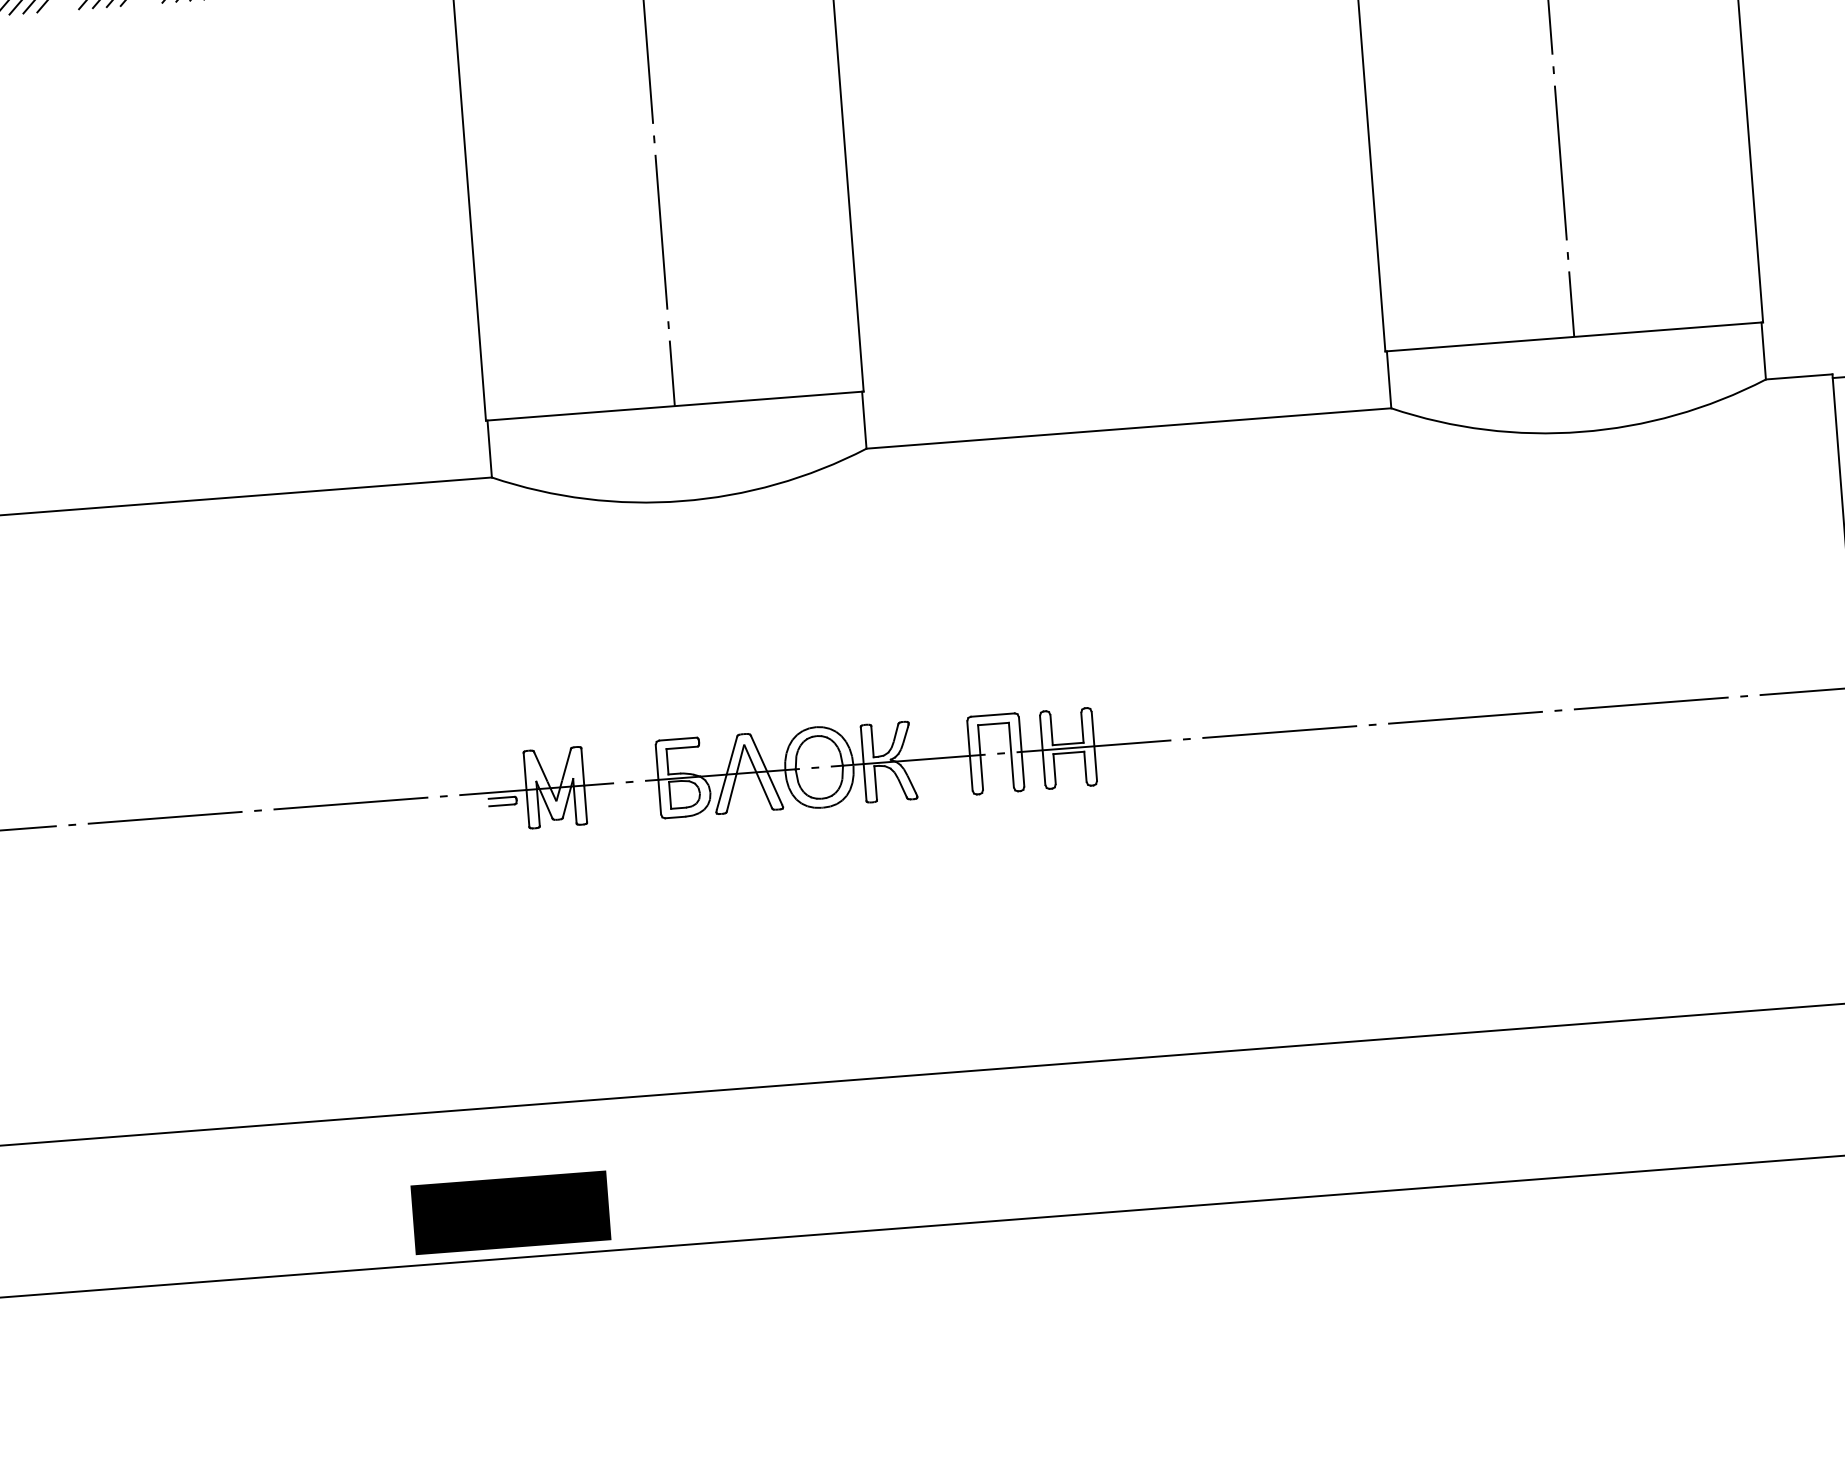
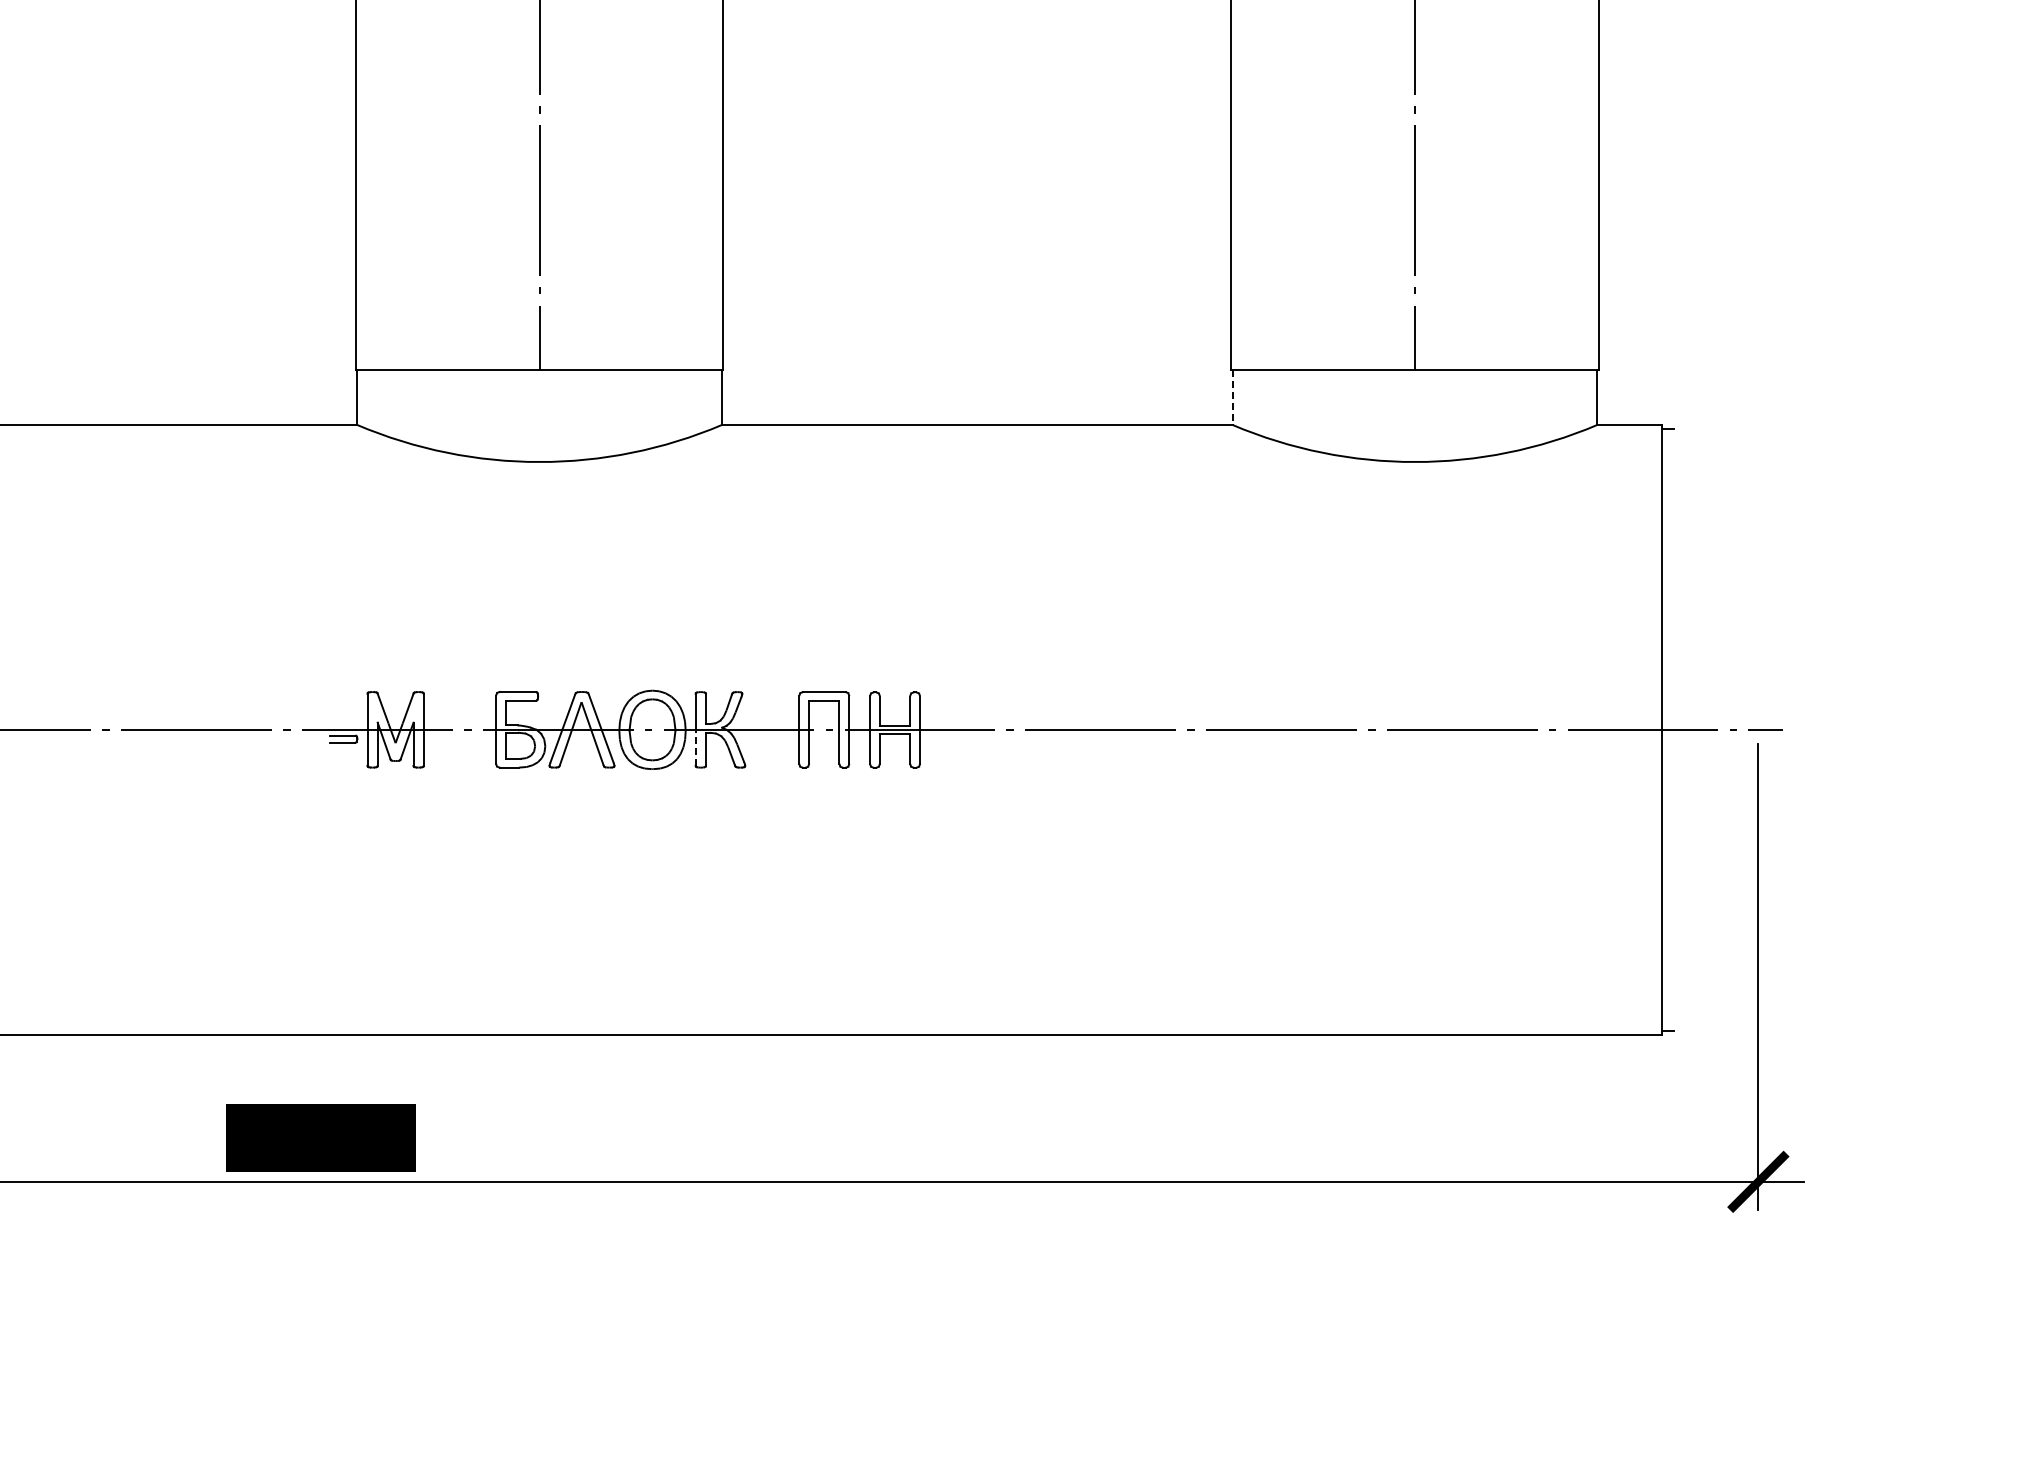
line: (1388, 380) -> (1232, 397), solid -> dashed
line: (864, 782) -> (695, 747), solid -> dashed

